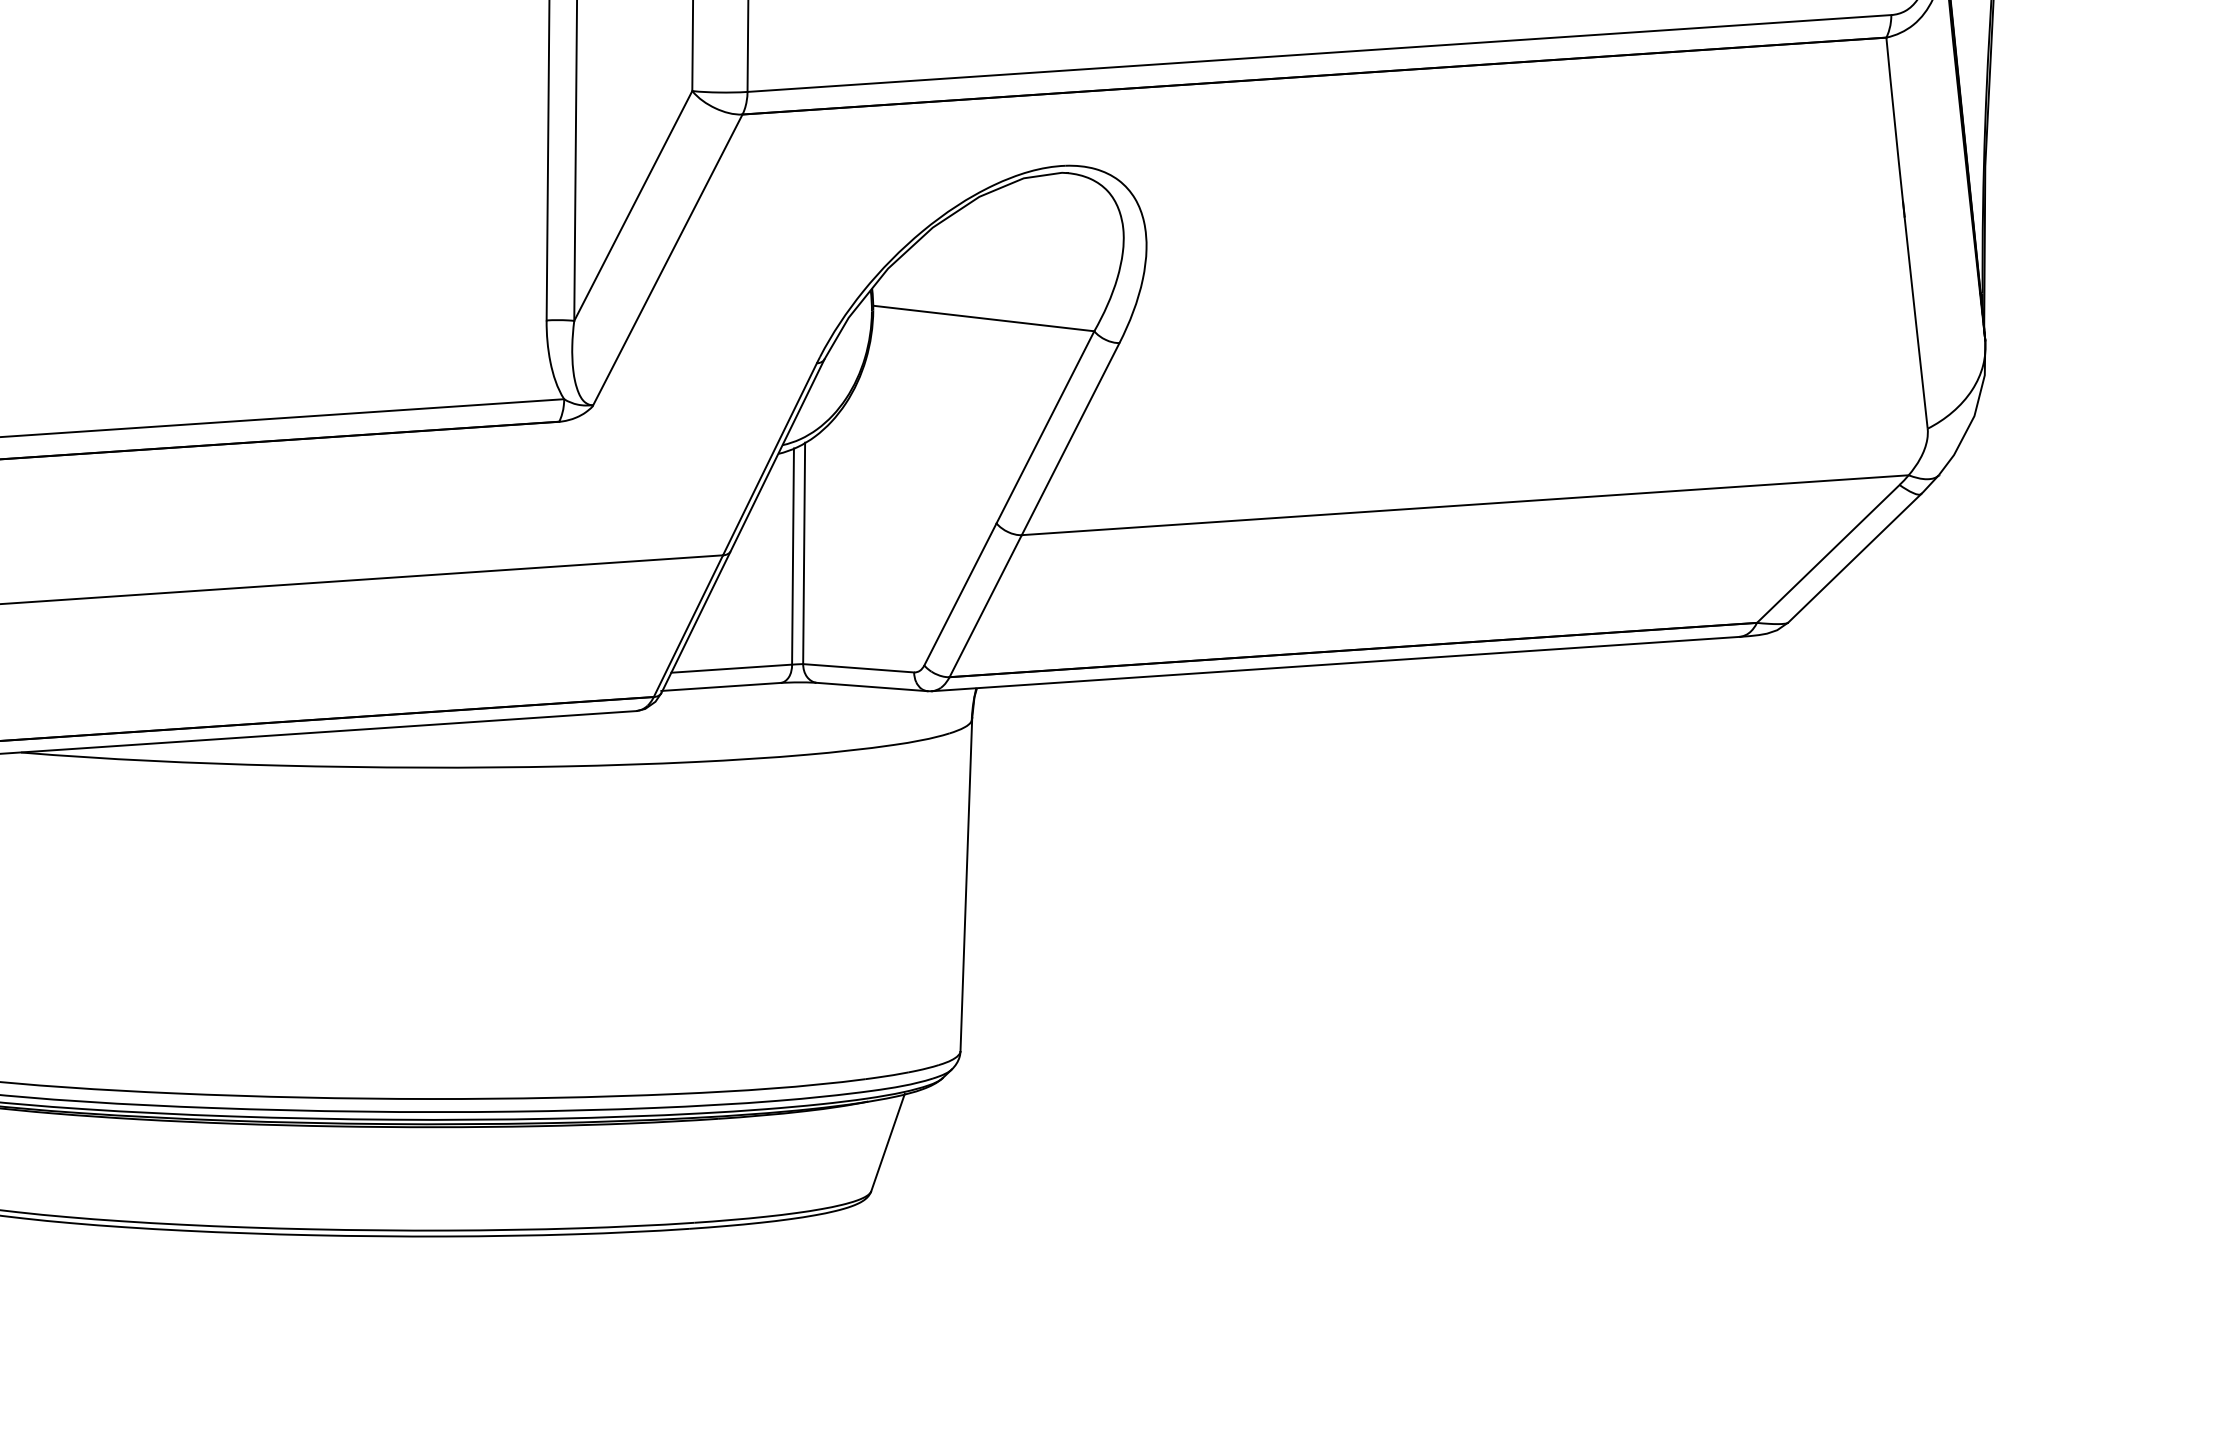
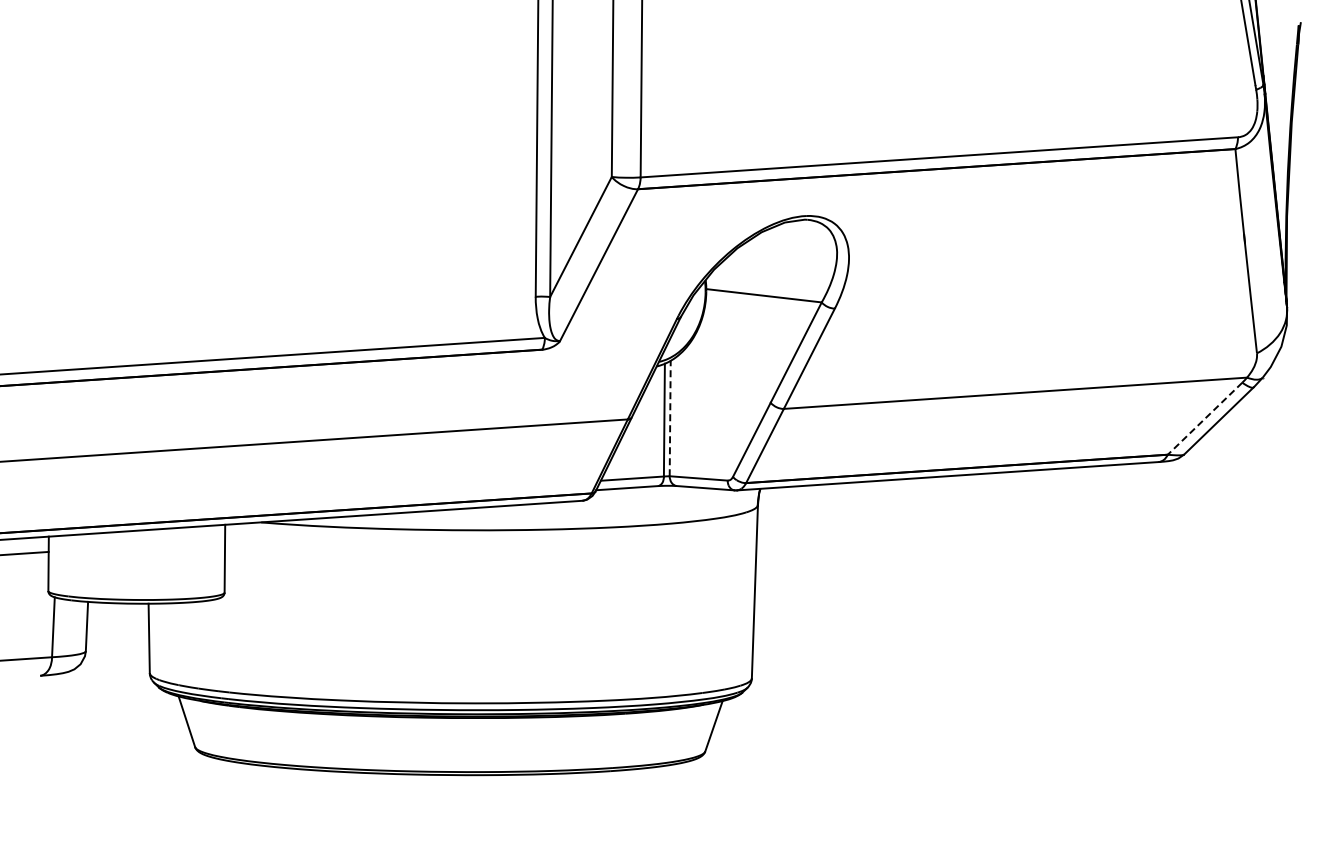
line: (804, 553) -> (670, 418), solid -> dashed
line: (1829, 553) -> (1205, 418), solid -> dashed

